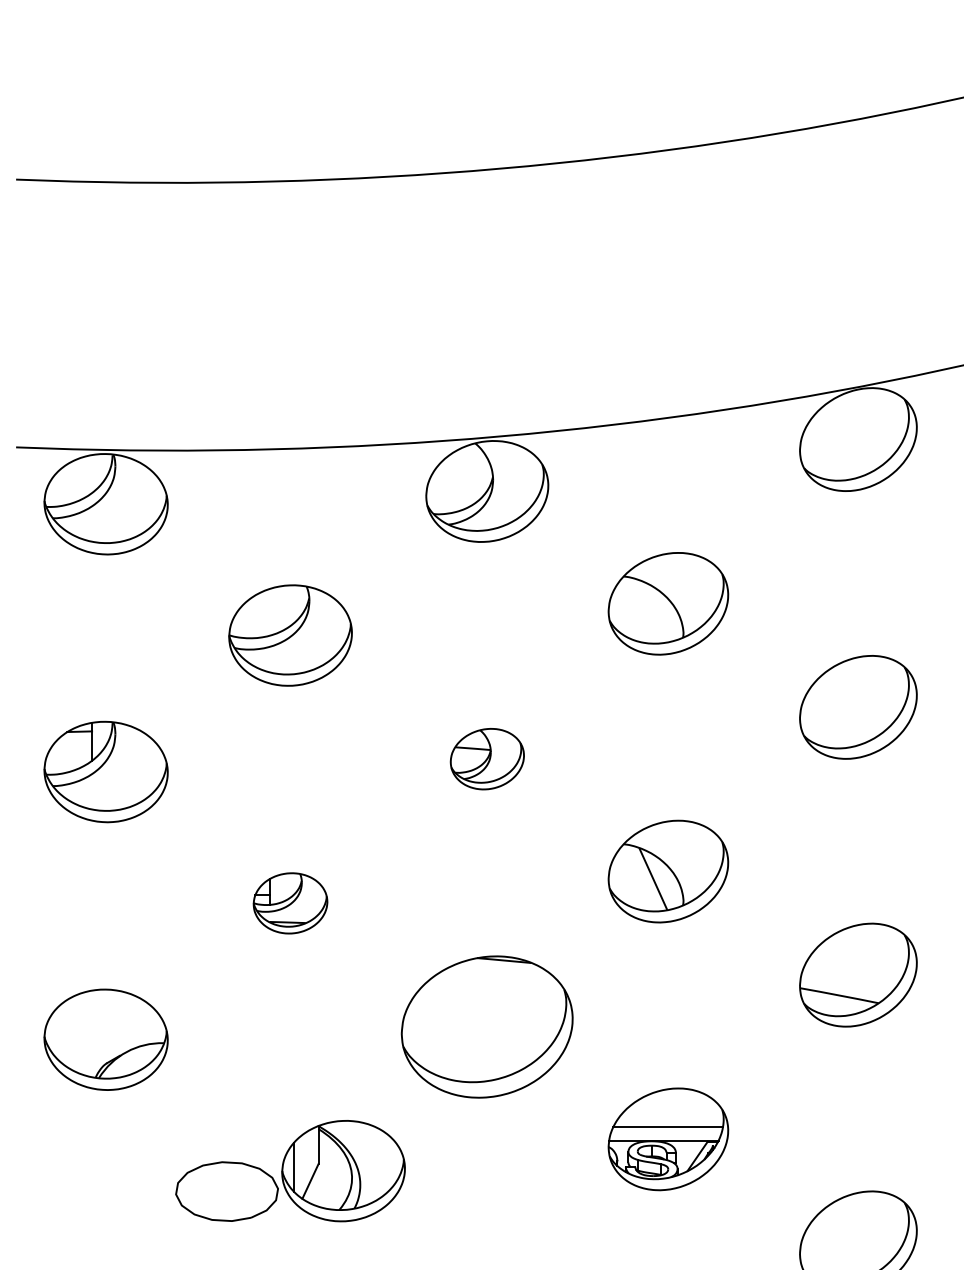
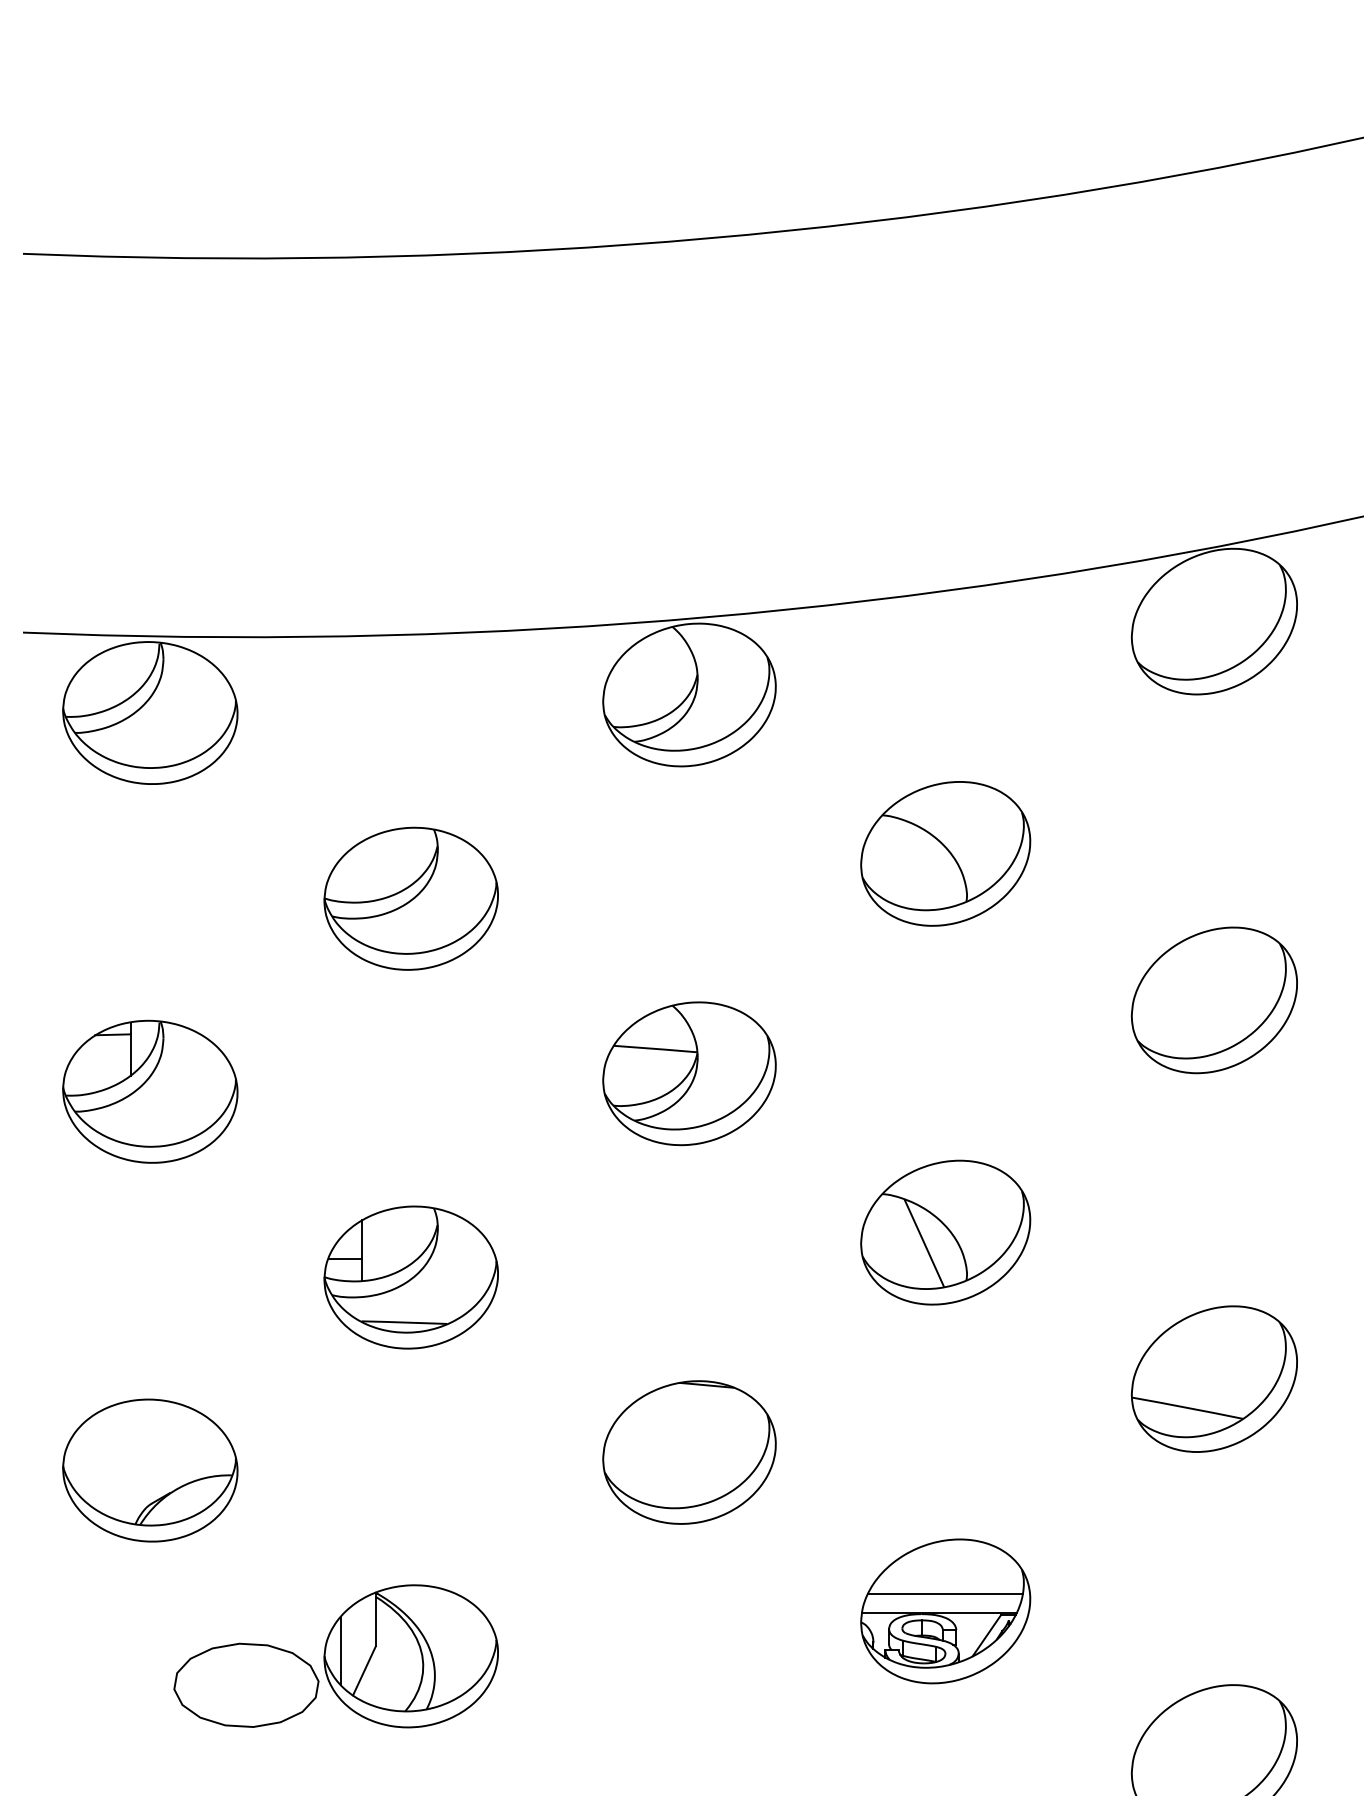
part: (487, 758) -> (689, 1072), size x1.67
part: (290, 903) -> (411, 1277), size x1.67
part: (487, 1026) -> (689, 1451), size x0.71
part: (290, 1171) -> (336, 1656), moved

